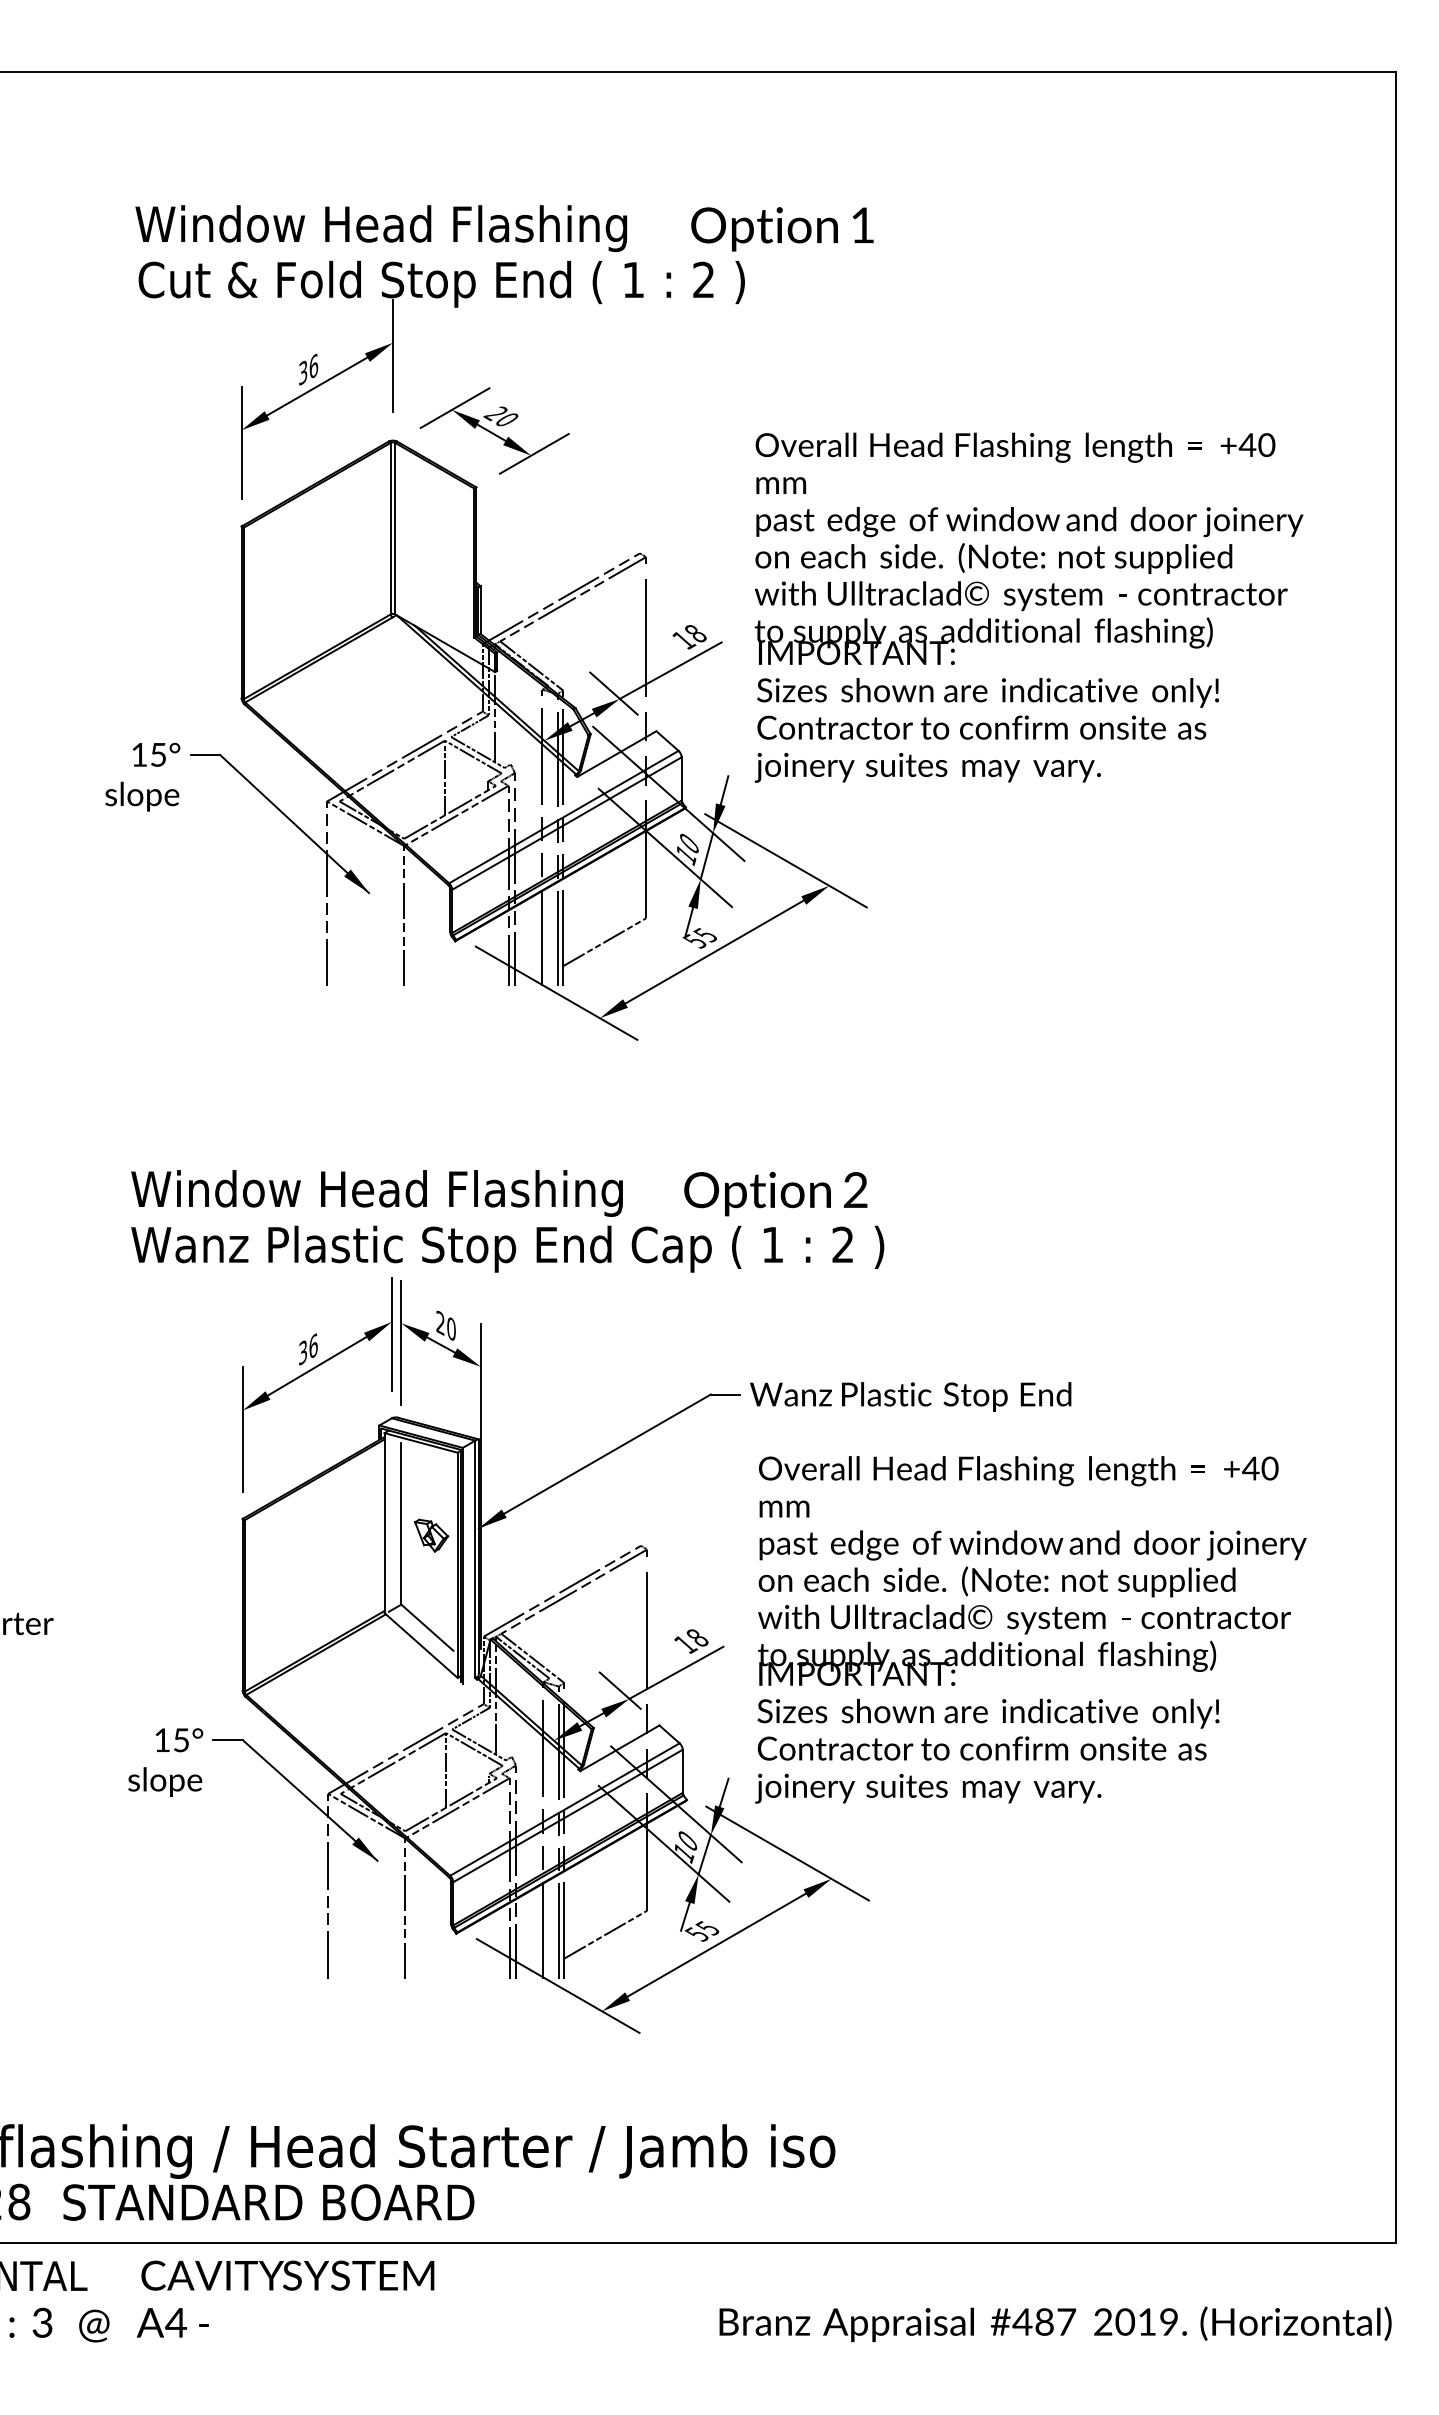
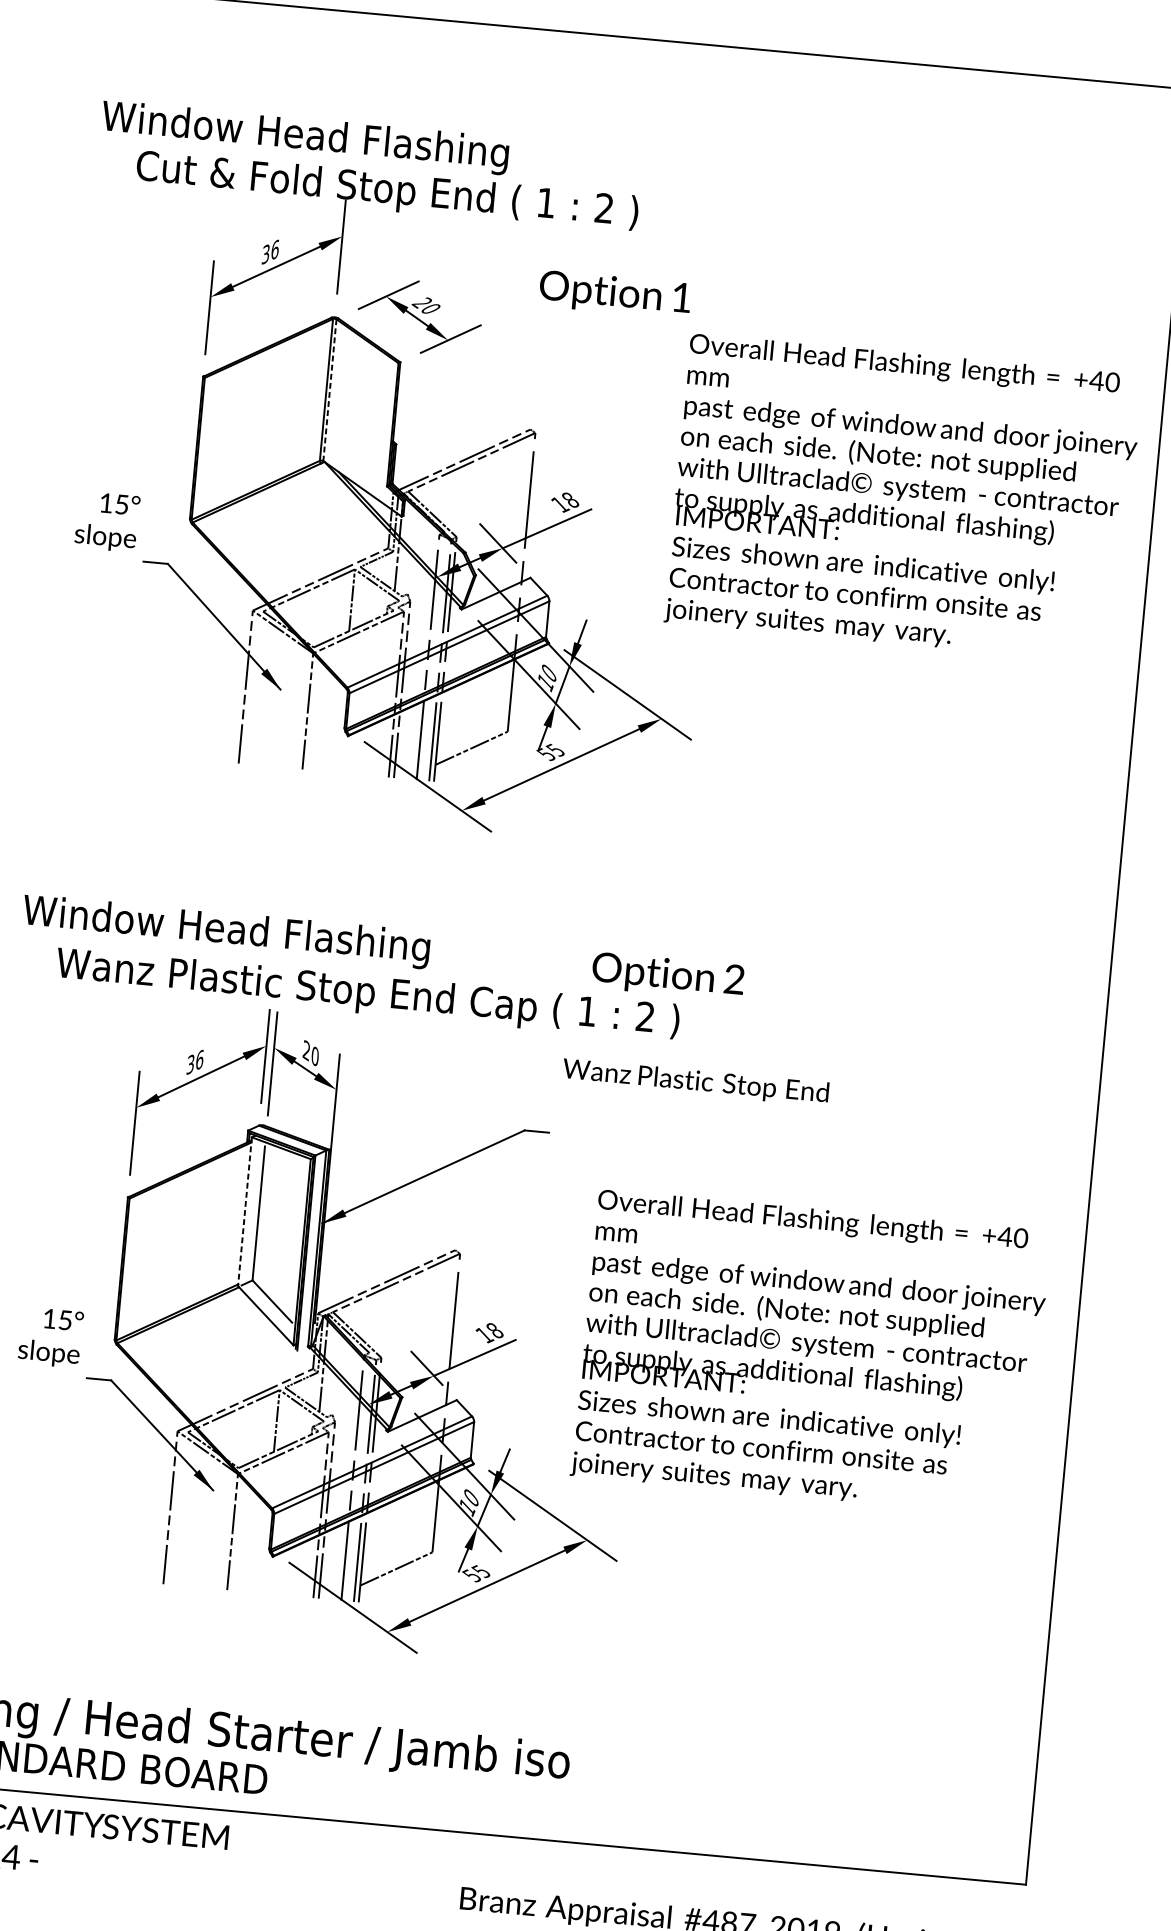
text: (381, 228) -> (305, 137), moved
text: (782, 229) -> (615, 294), moved
line: (395, 528) -> (330, 390), solid -> dashed
text: (1028, 607) -> (903, 498), moved
text: (142, 776) -> (107, 521), moved
text: (376, 1193) -> (225, 931), moved
text: (775, 1193) -> (667, 976), moved
text: (910, 1396) -> (695, 1082), moved
line: (384, 1523) -> (244, 1212), solid -> dashed
part: (431, 1535) -> (282, 1225), removed
text: (1030, 1629) -> (810, 1352), moved
text: (165, 1762) -> (50, 1337), moved

